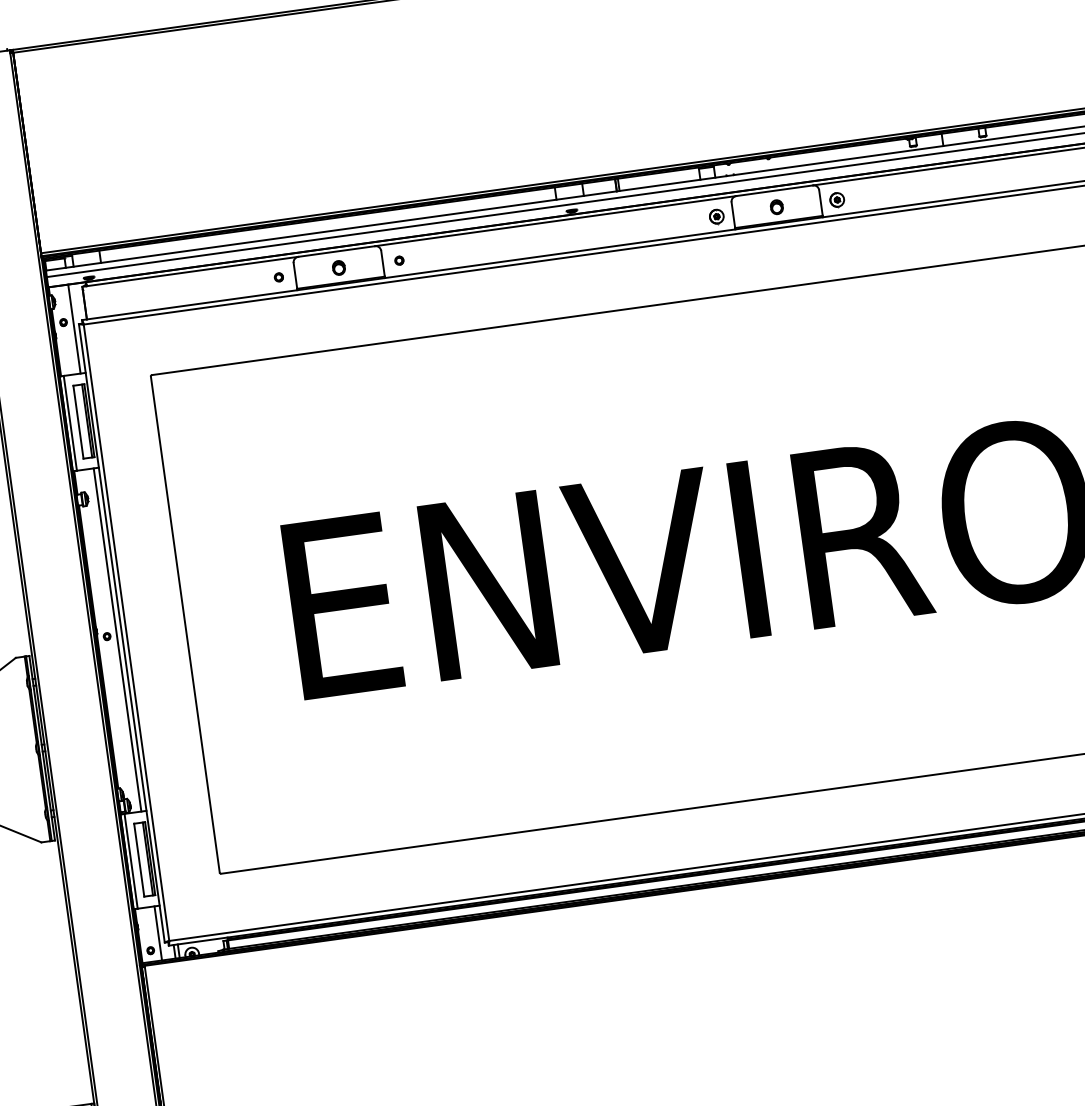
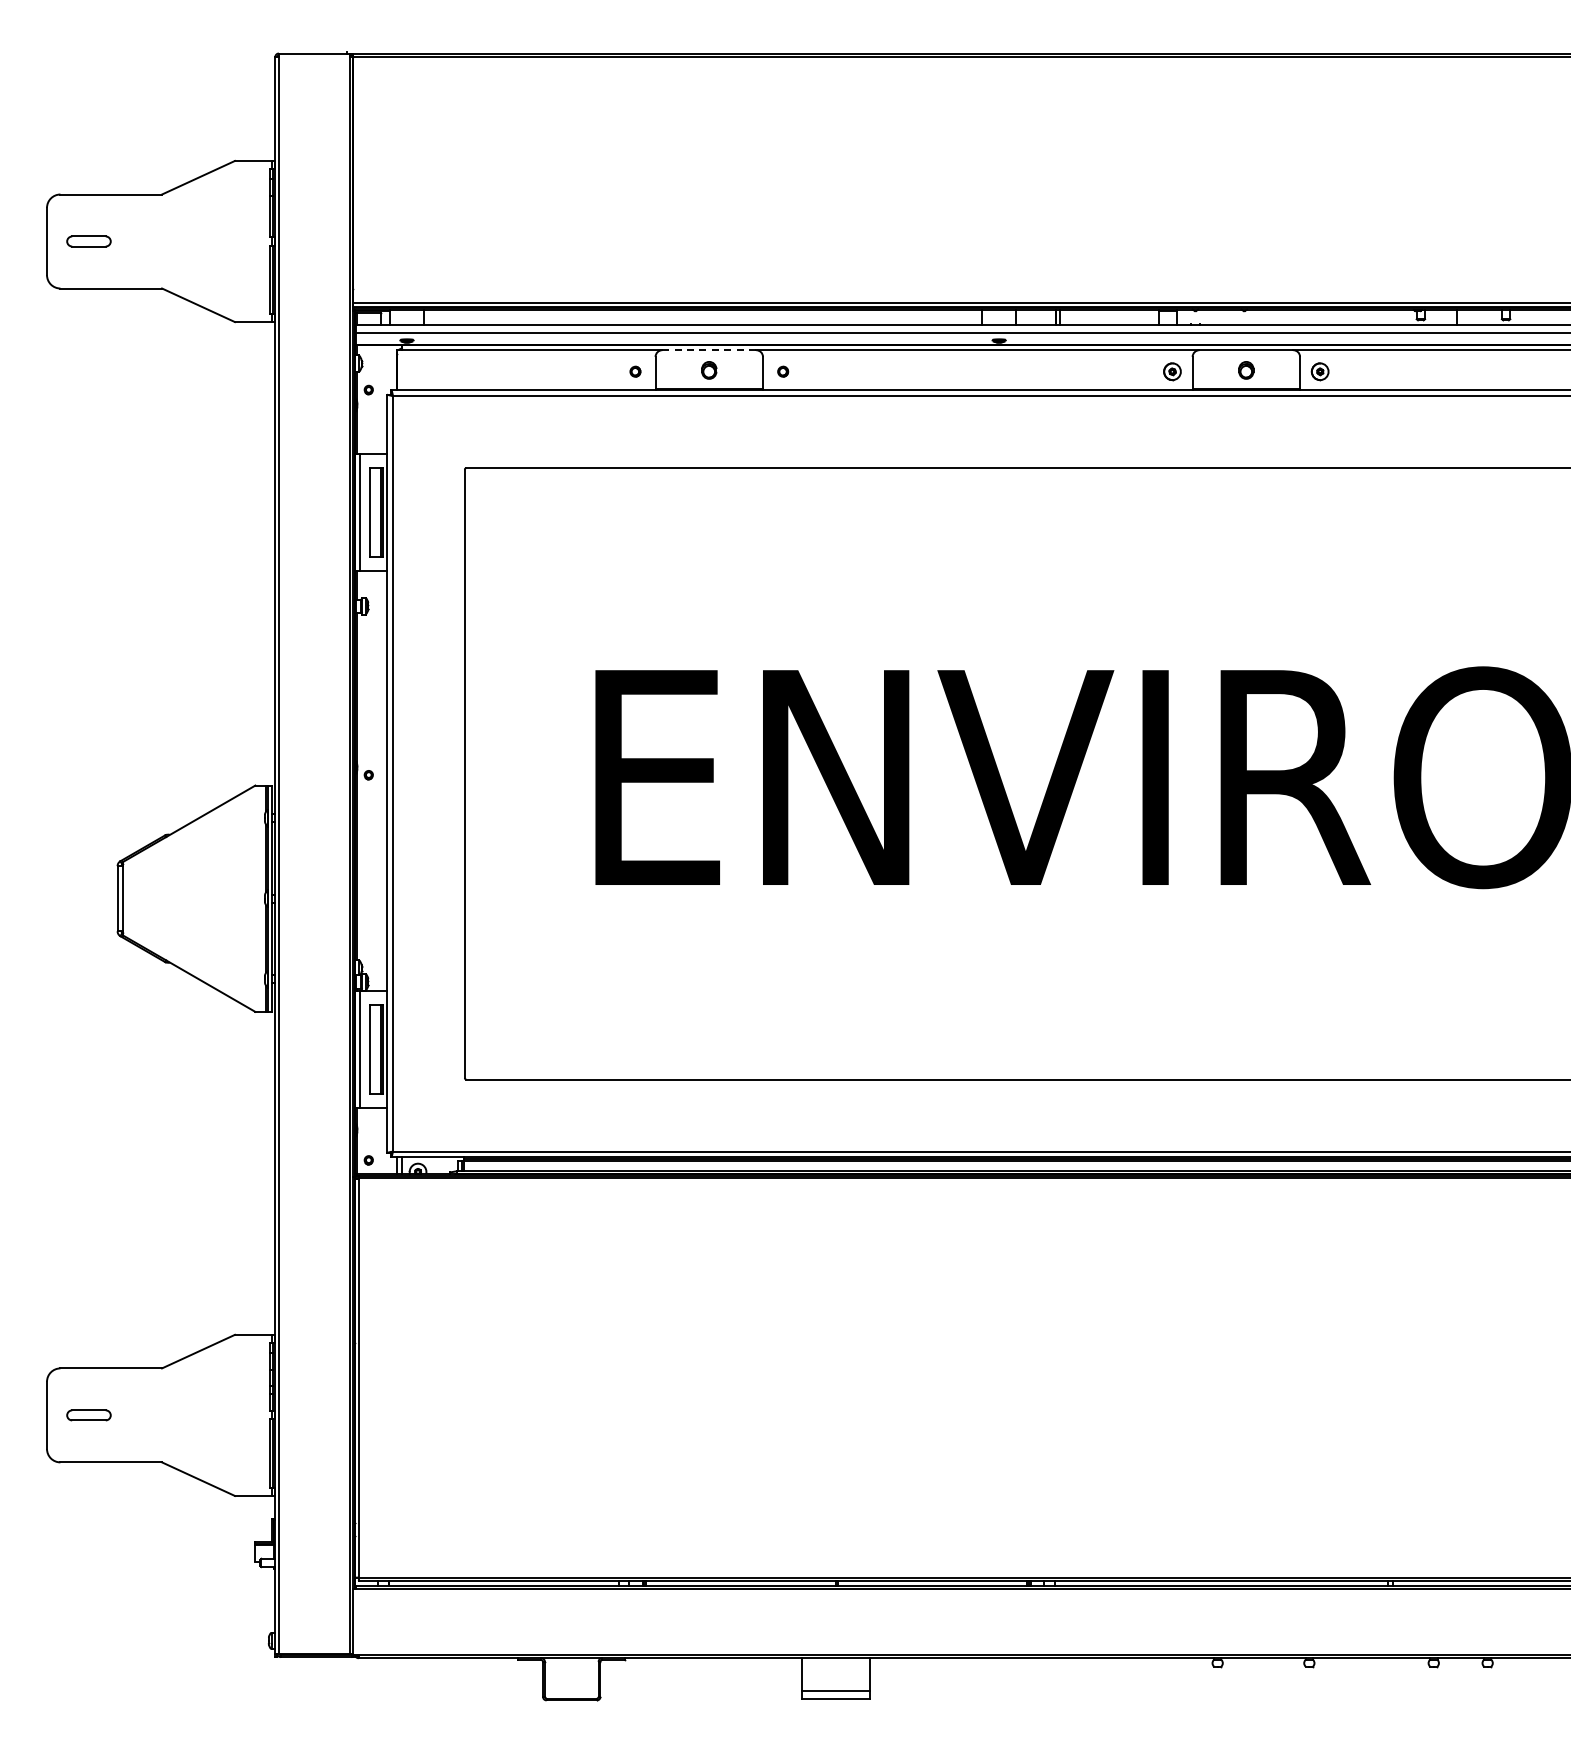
line: (336, 251) -> (709, 350), solid -> dashed
line: (74, 328) -> (380, 399), removed
line: (117, 639) -> (380, 780), removed
line: (158, 933) -> (380, 1140), removed

